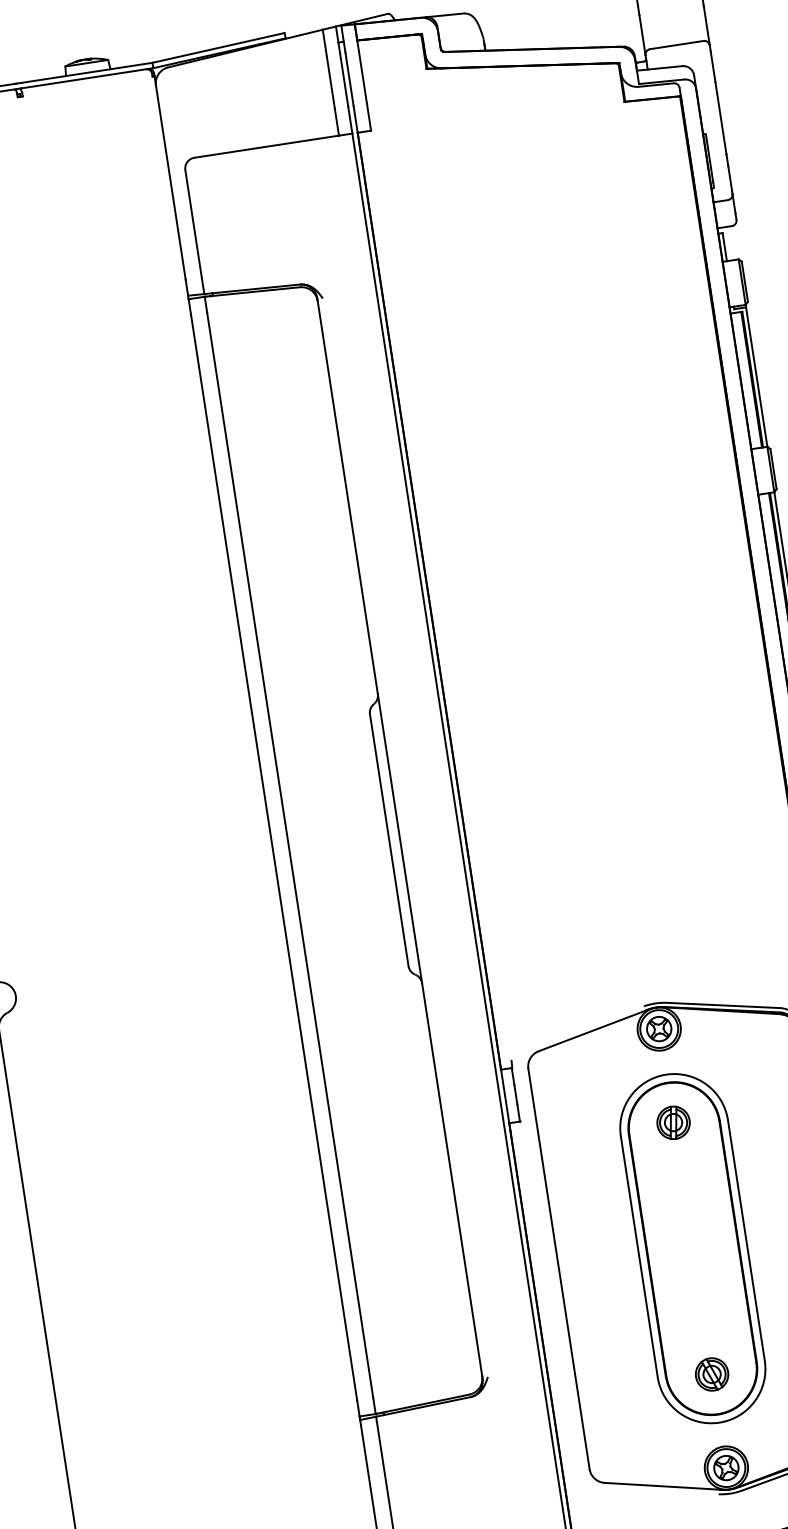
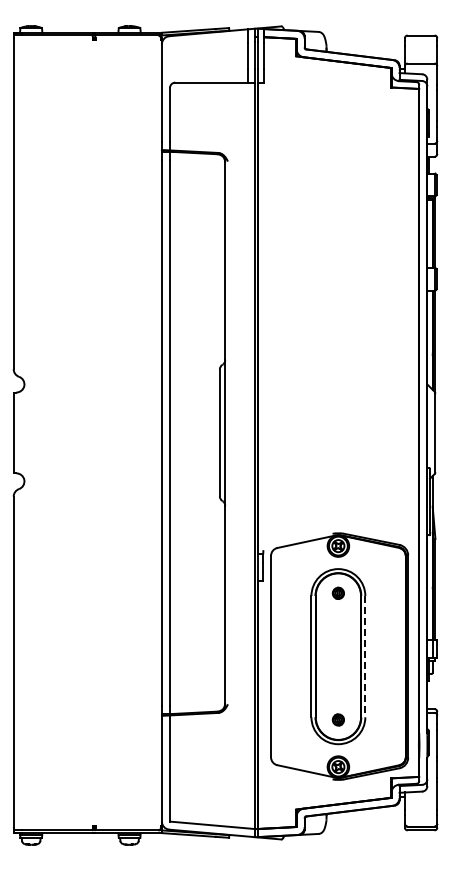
part: (673, 1123) -> (338, 593), size x0.7
line: (746, 1240) -> (365, 656), solid -> dashed
part: (712, 1373) -> (338, 719), size x0.7

